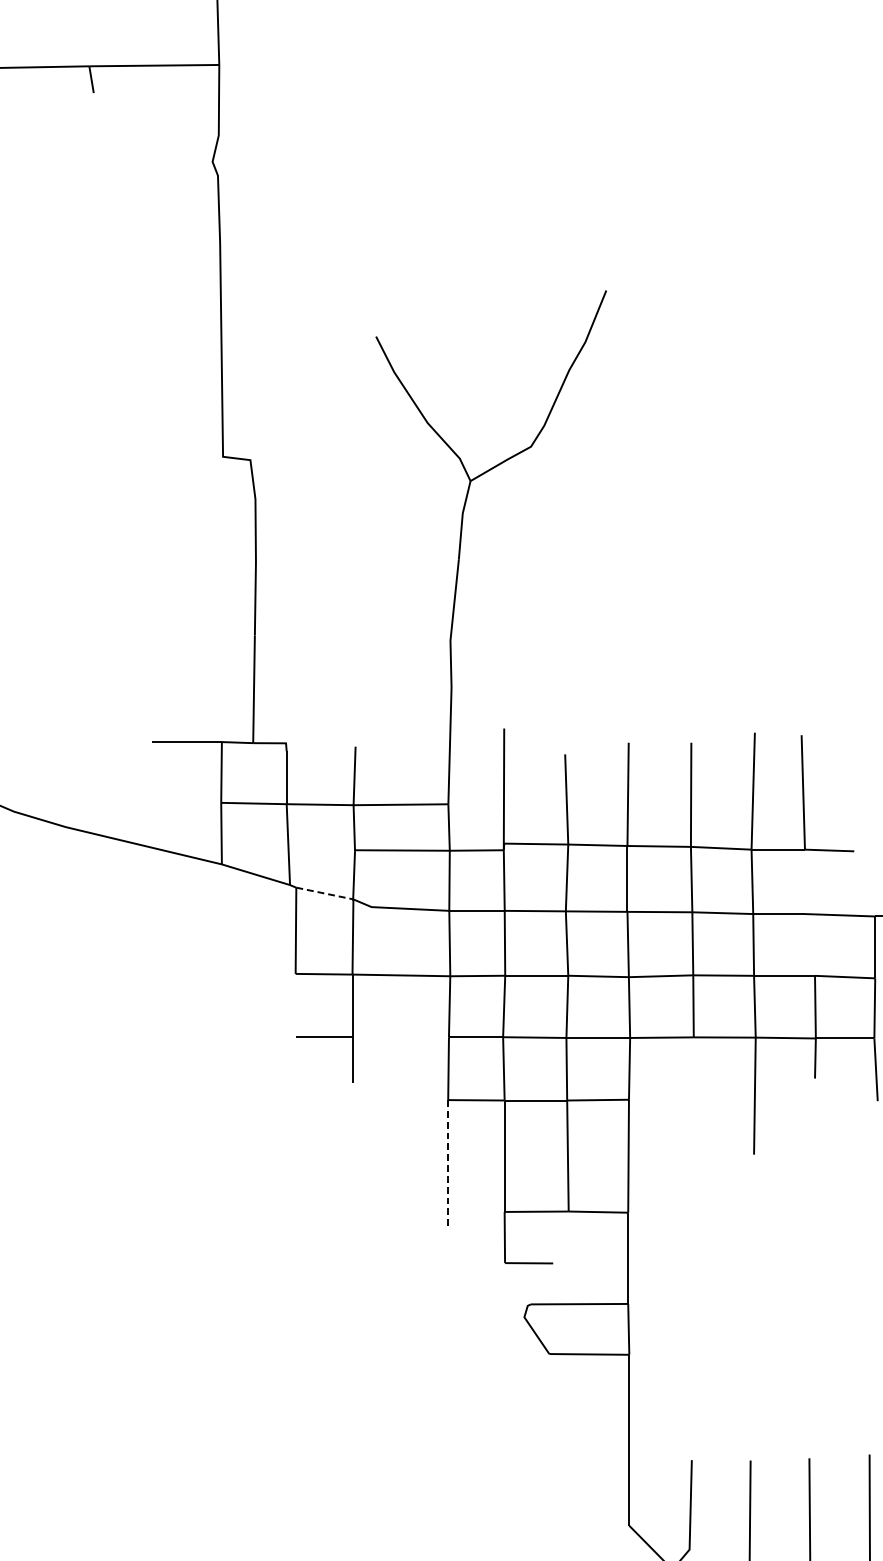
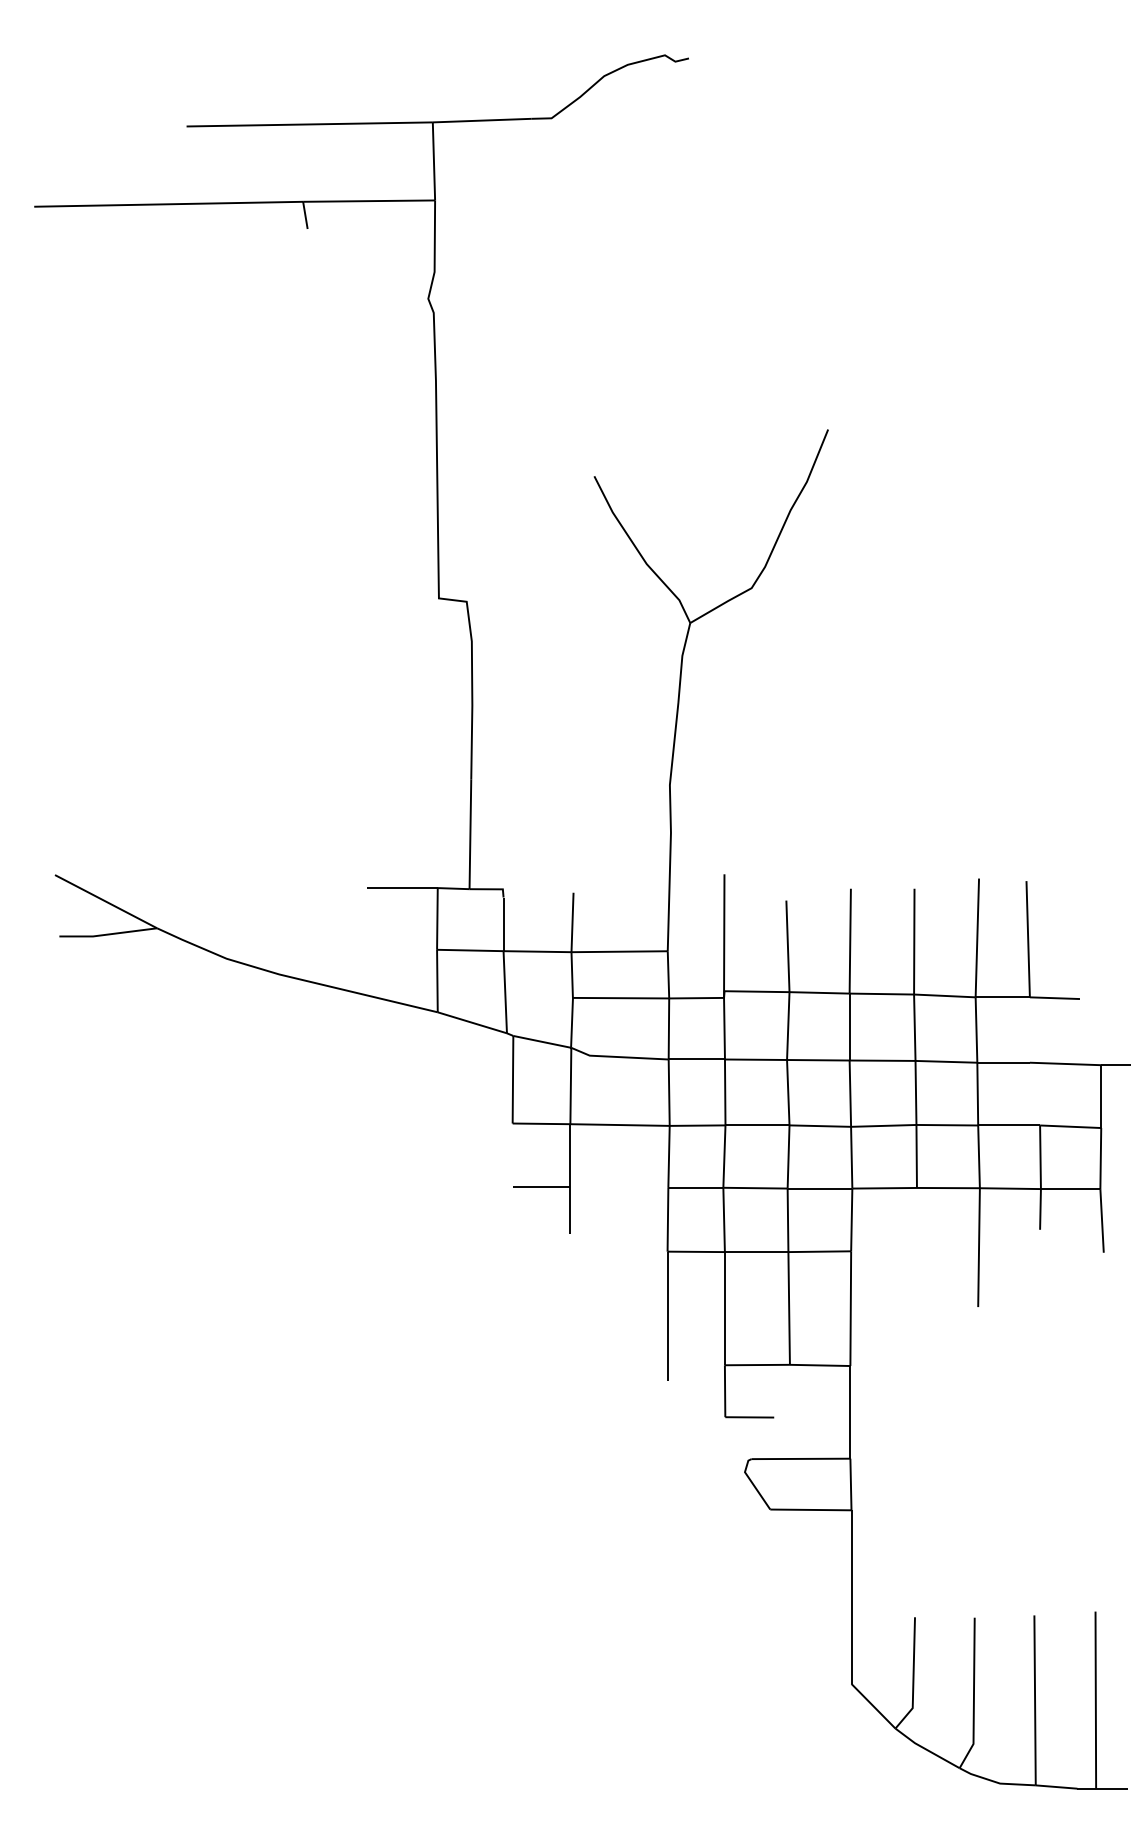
line: (325, 893) -> (542, 1041), dashed -> solid
line: (448, 1163) -> (667, 1316), dashed -> solid

